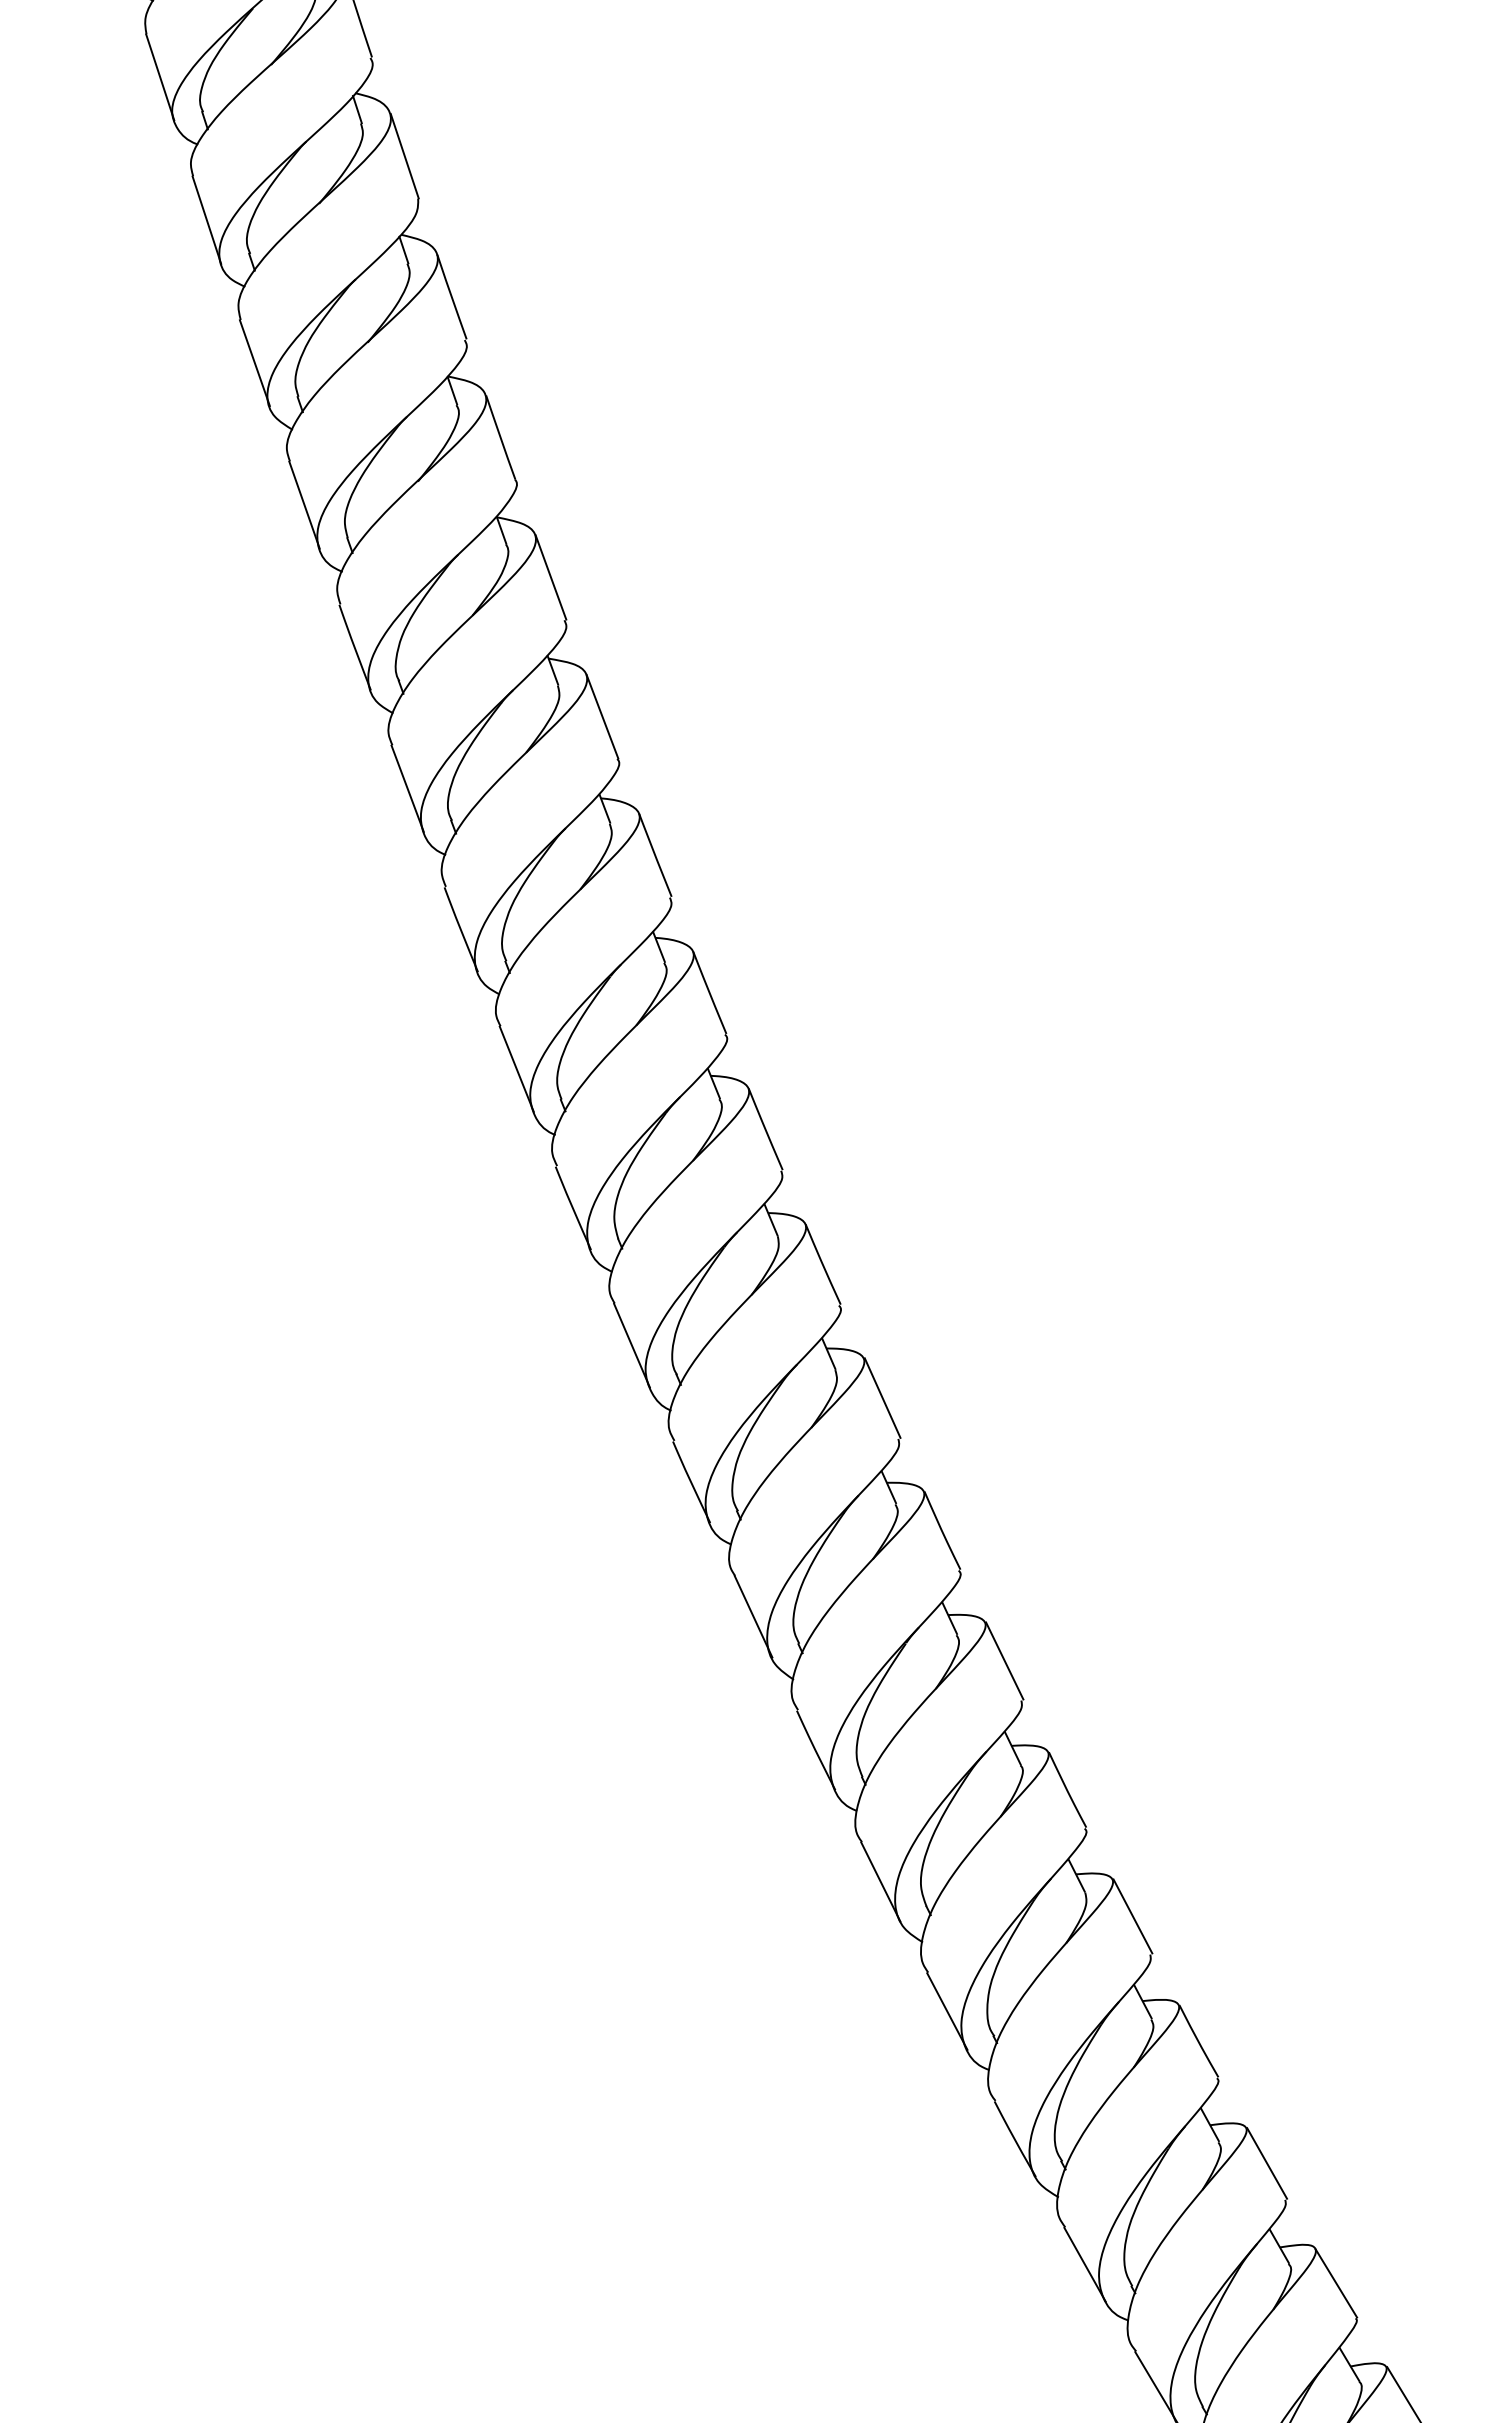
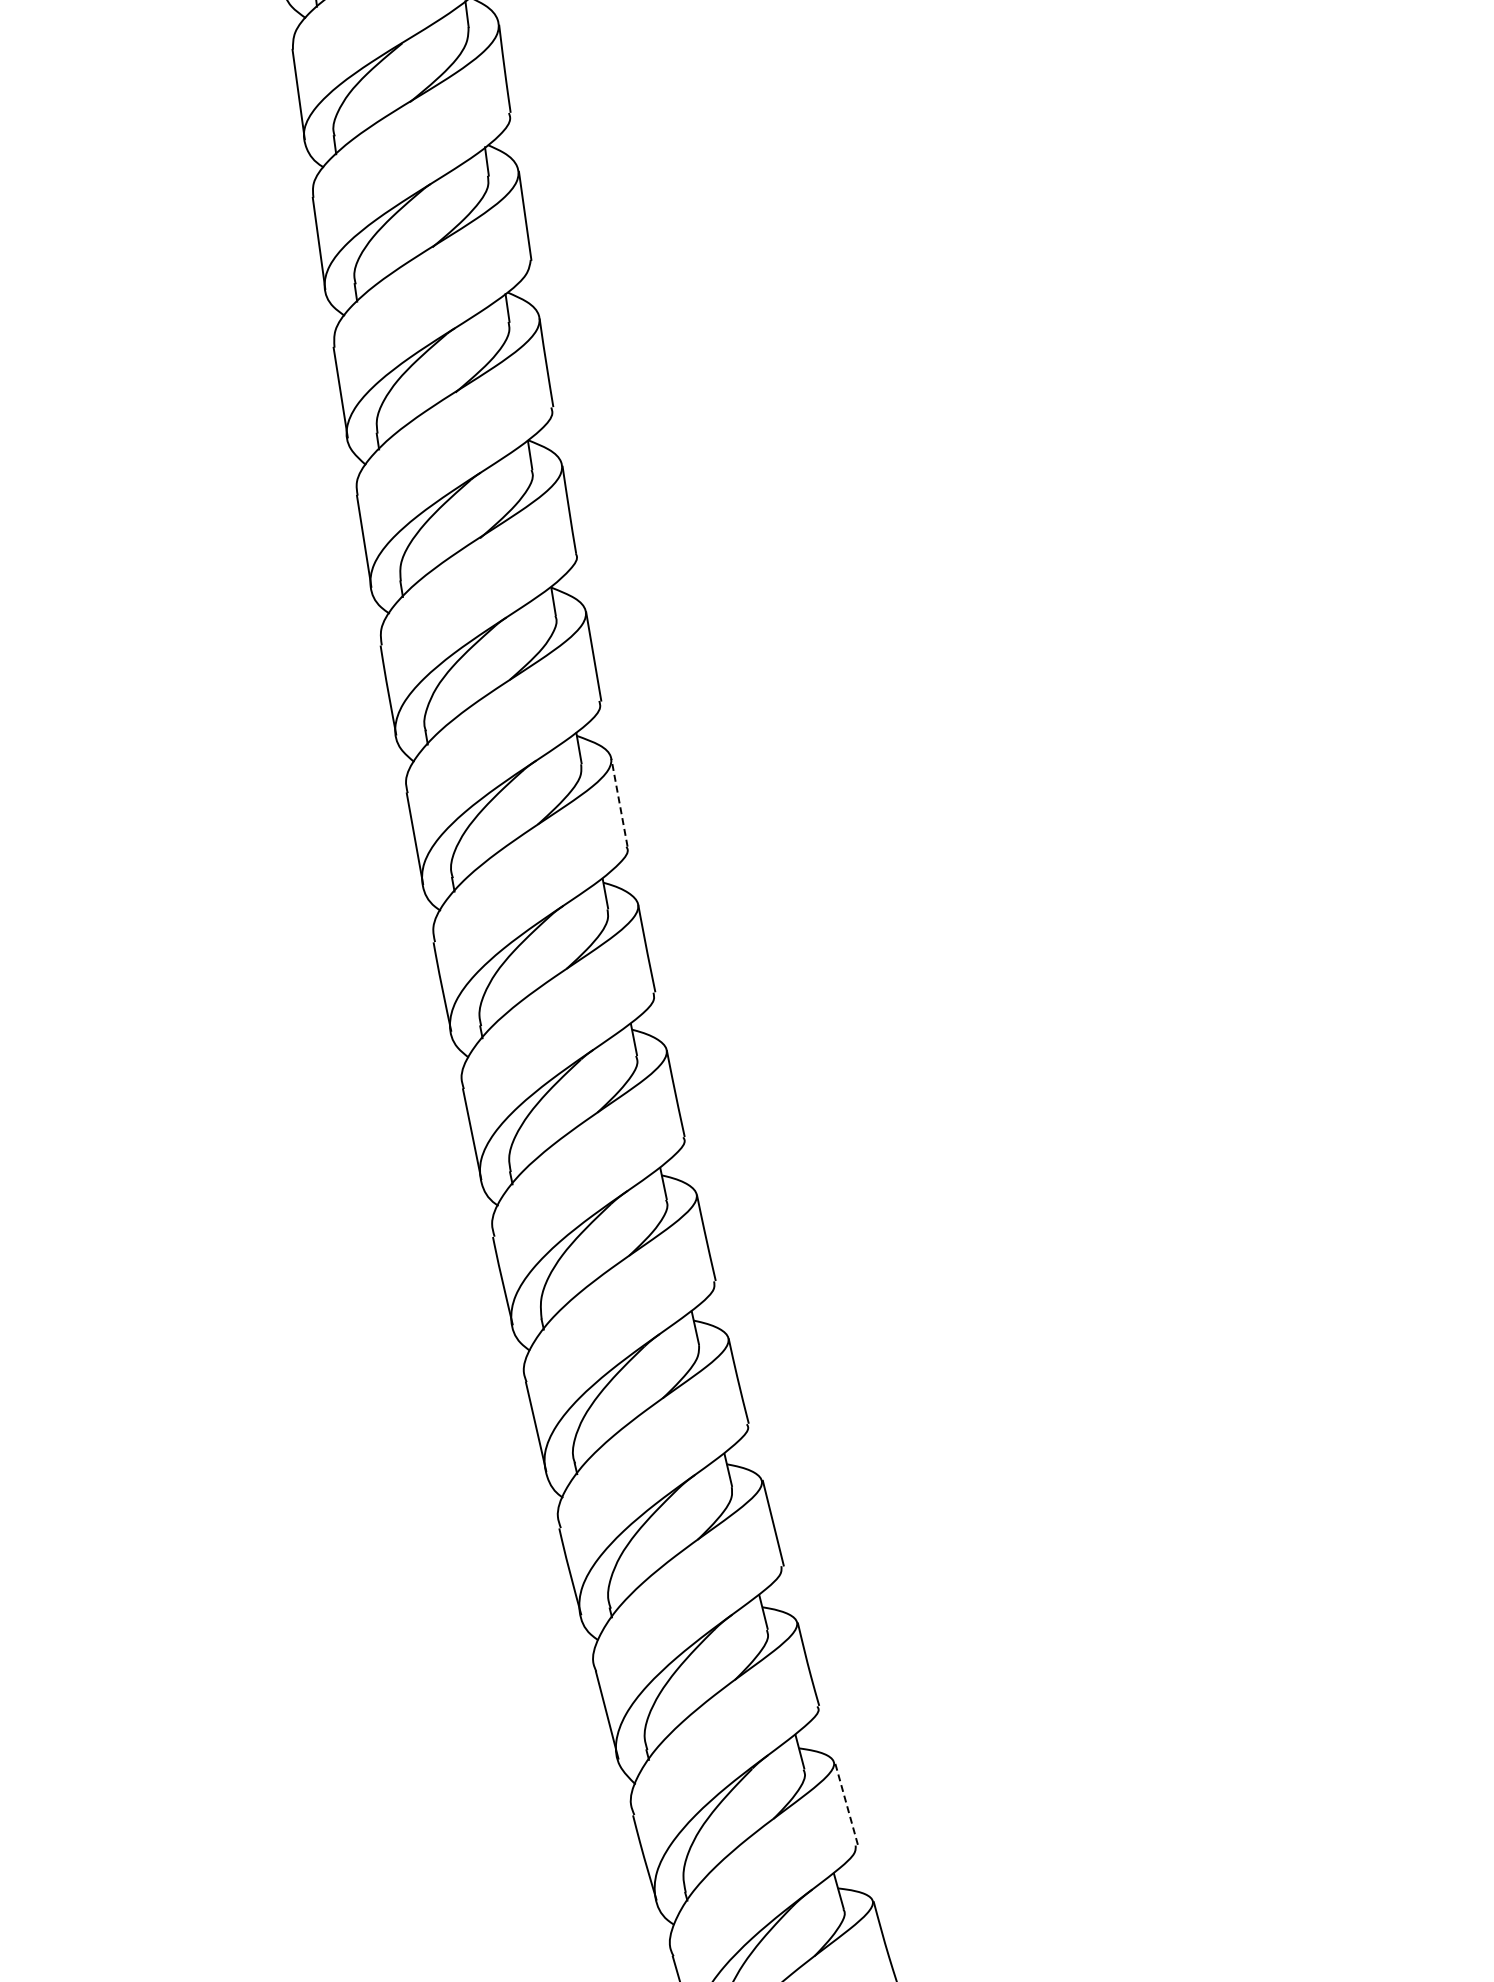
line: (602, 716) -> (619, 802), solid -> dashed
line: (1004, 1660) -> (846, 1803), solid -> dashed

